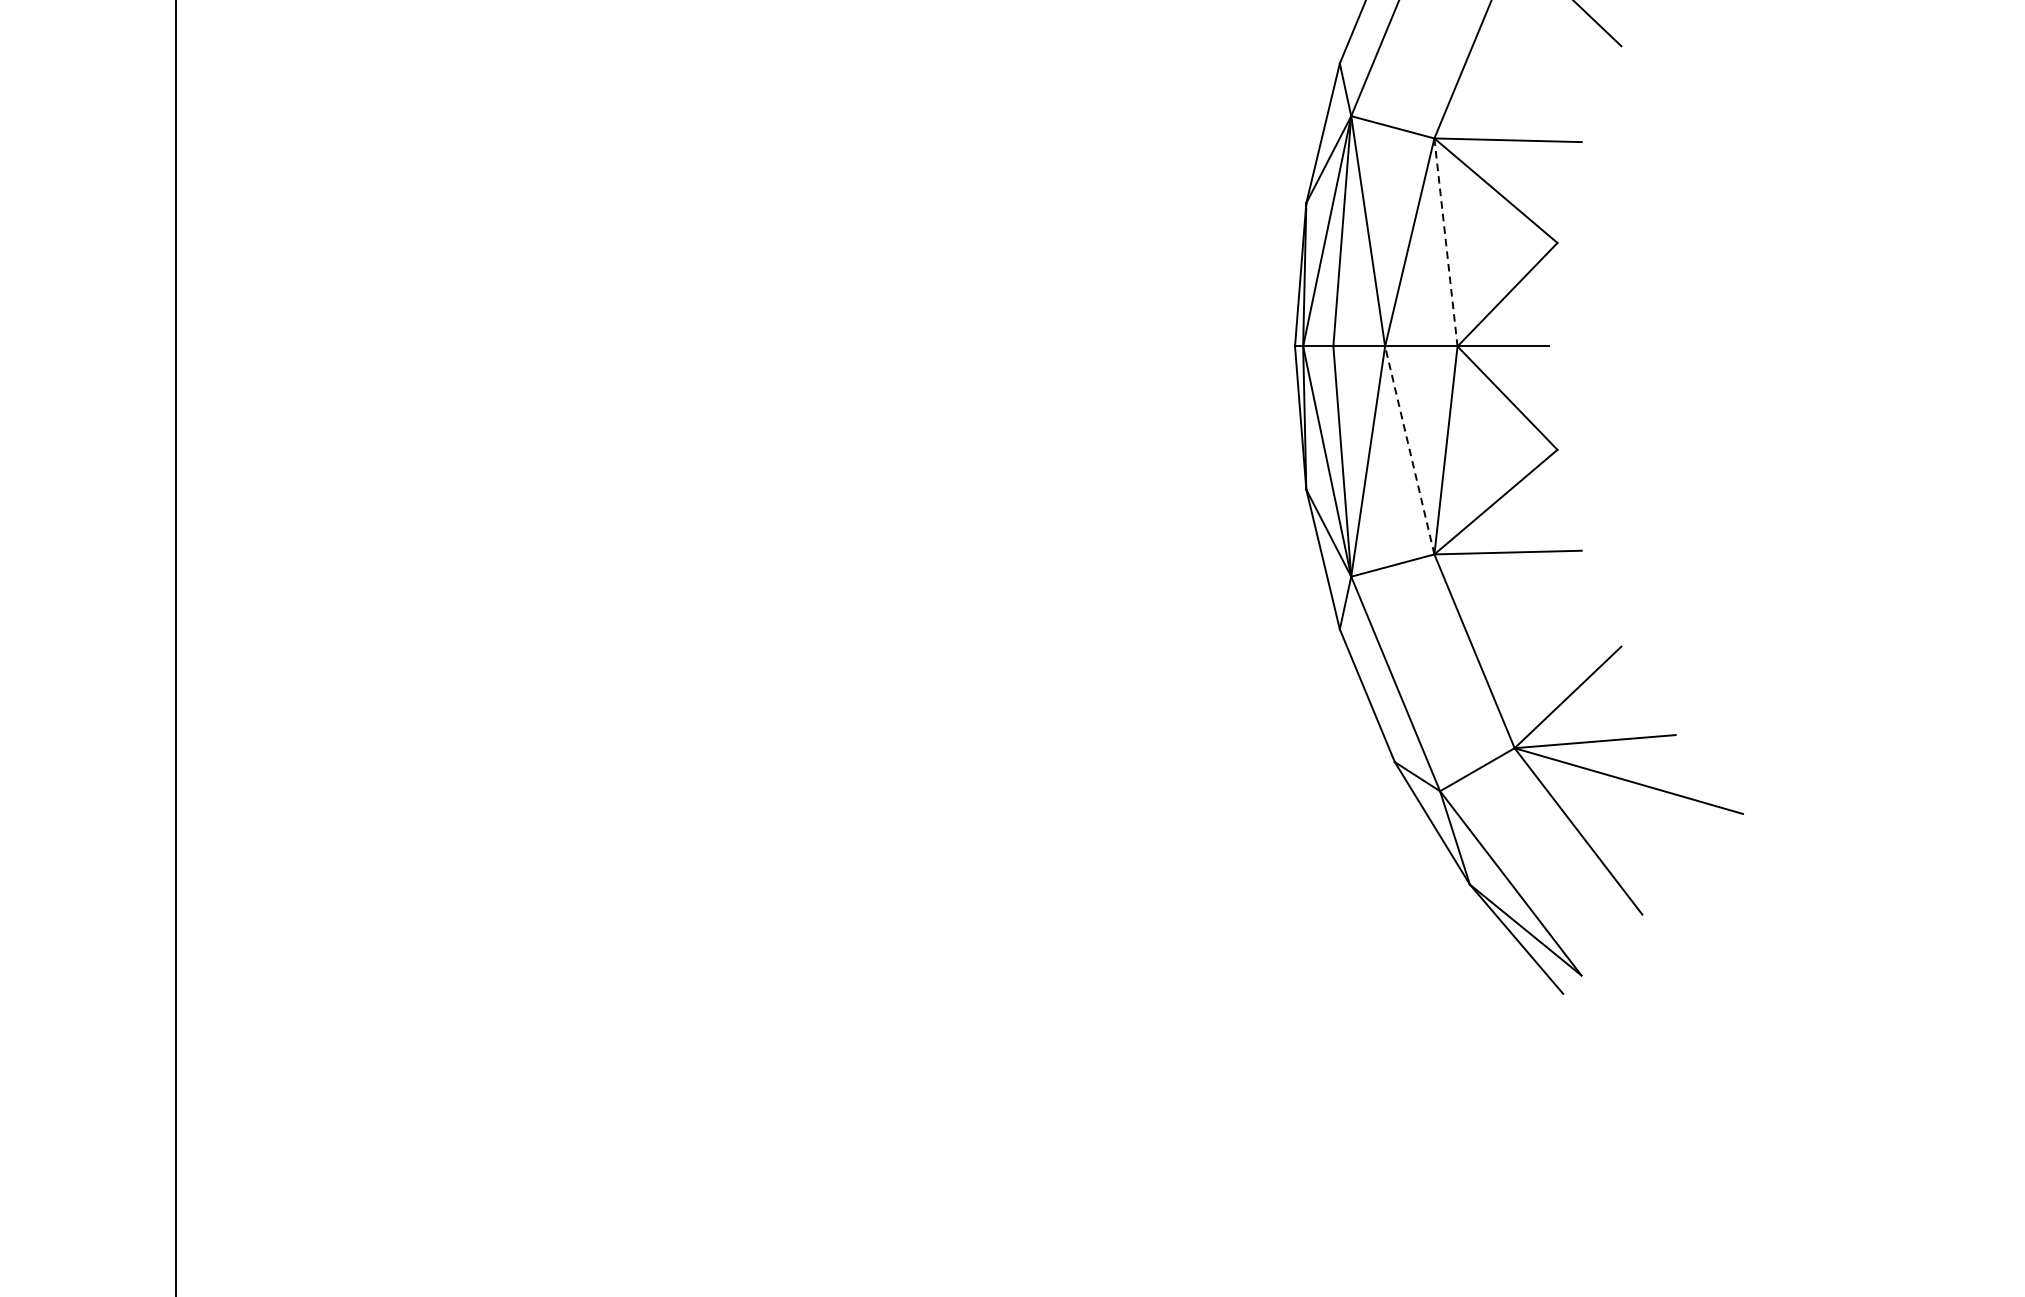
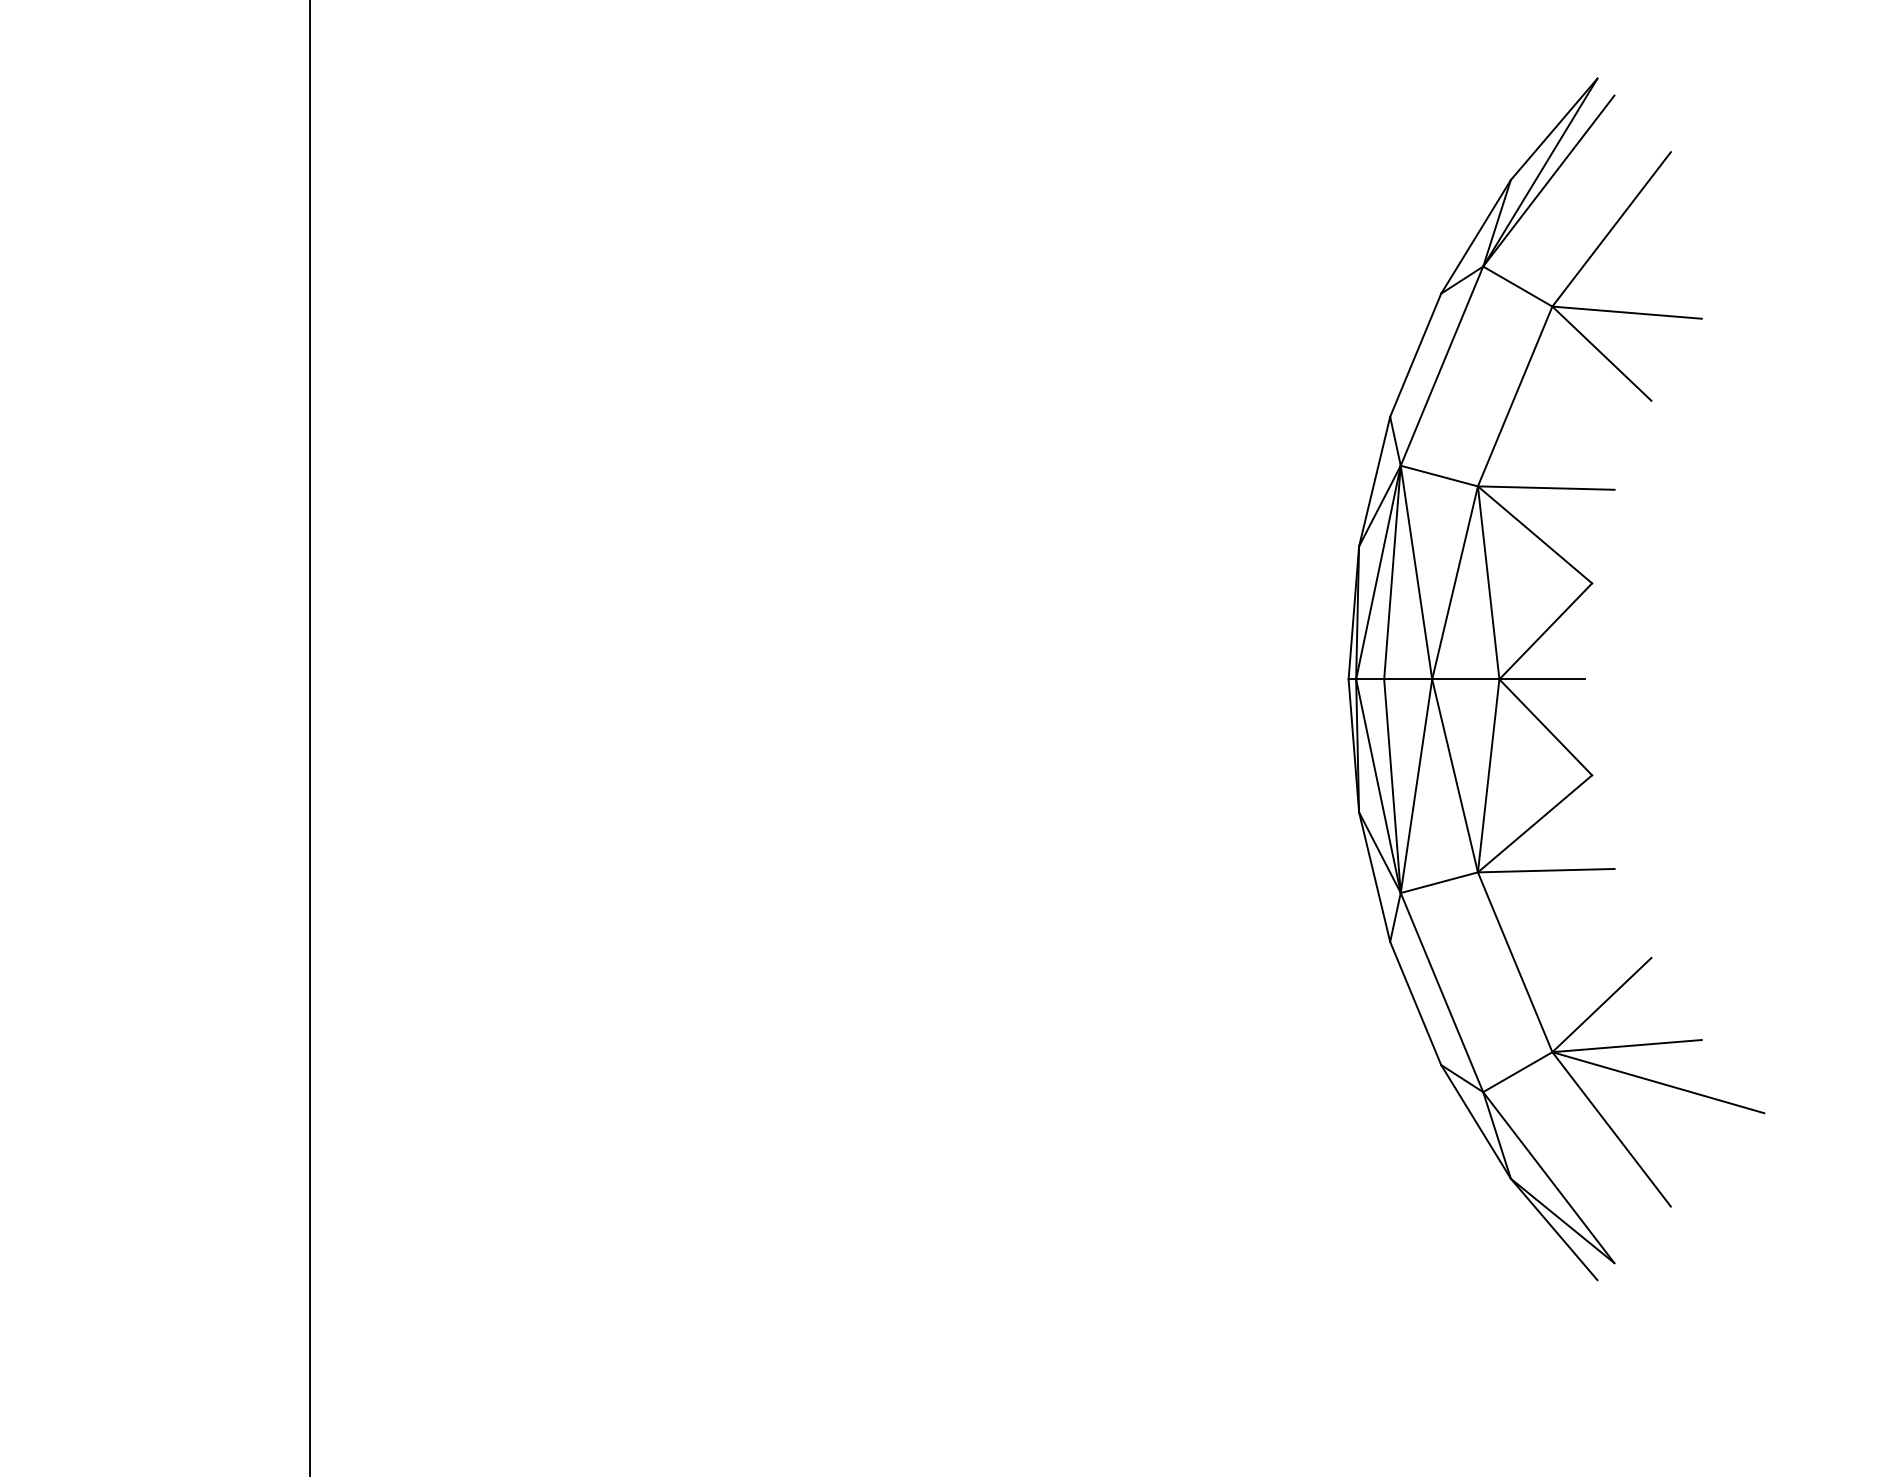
line: (1445, 243) -> (1488, 583), dashed -> solid
line: (1409, 450) -> (1454, 775), dashed -> solid

